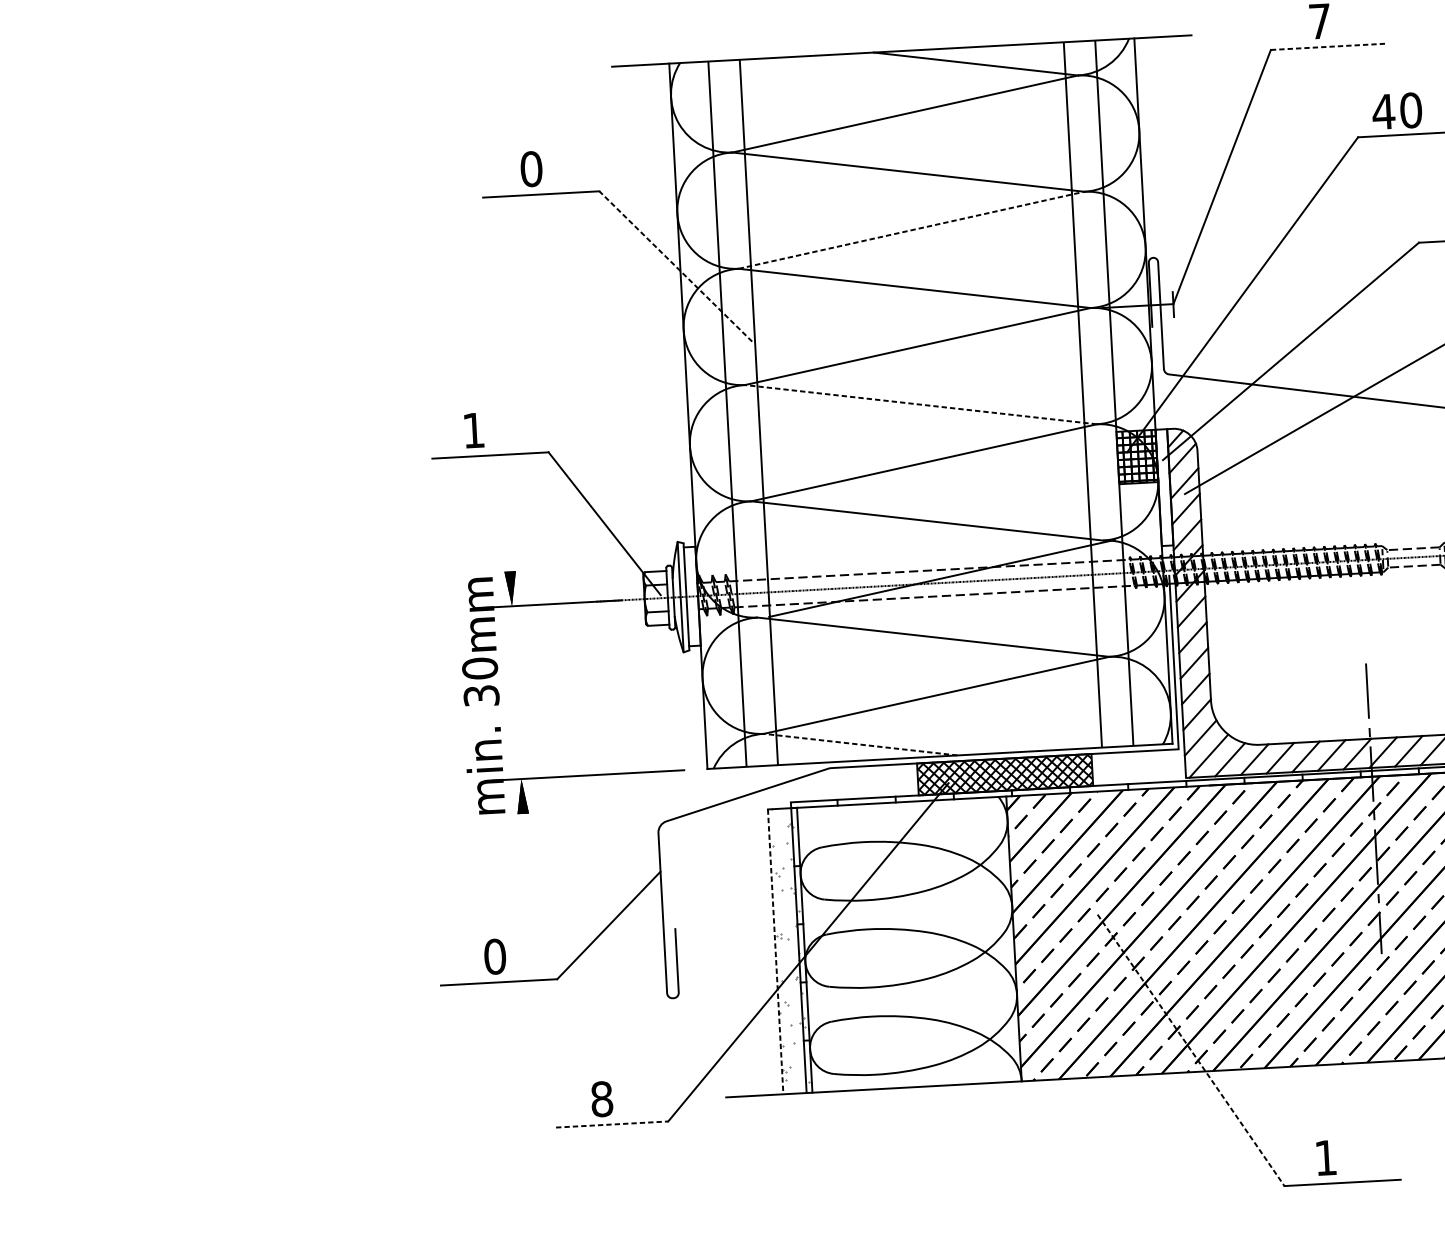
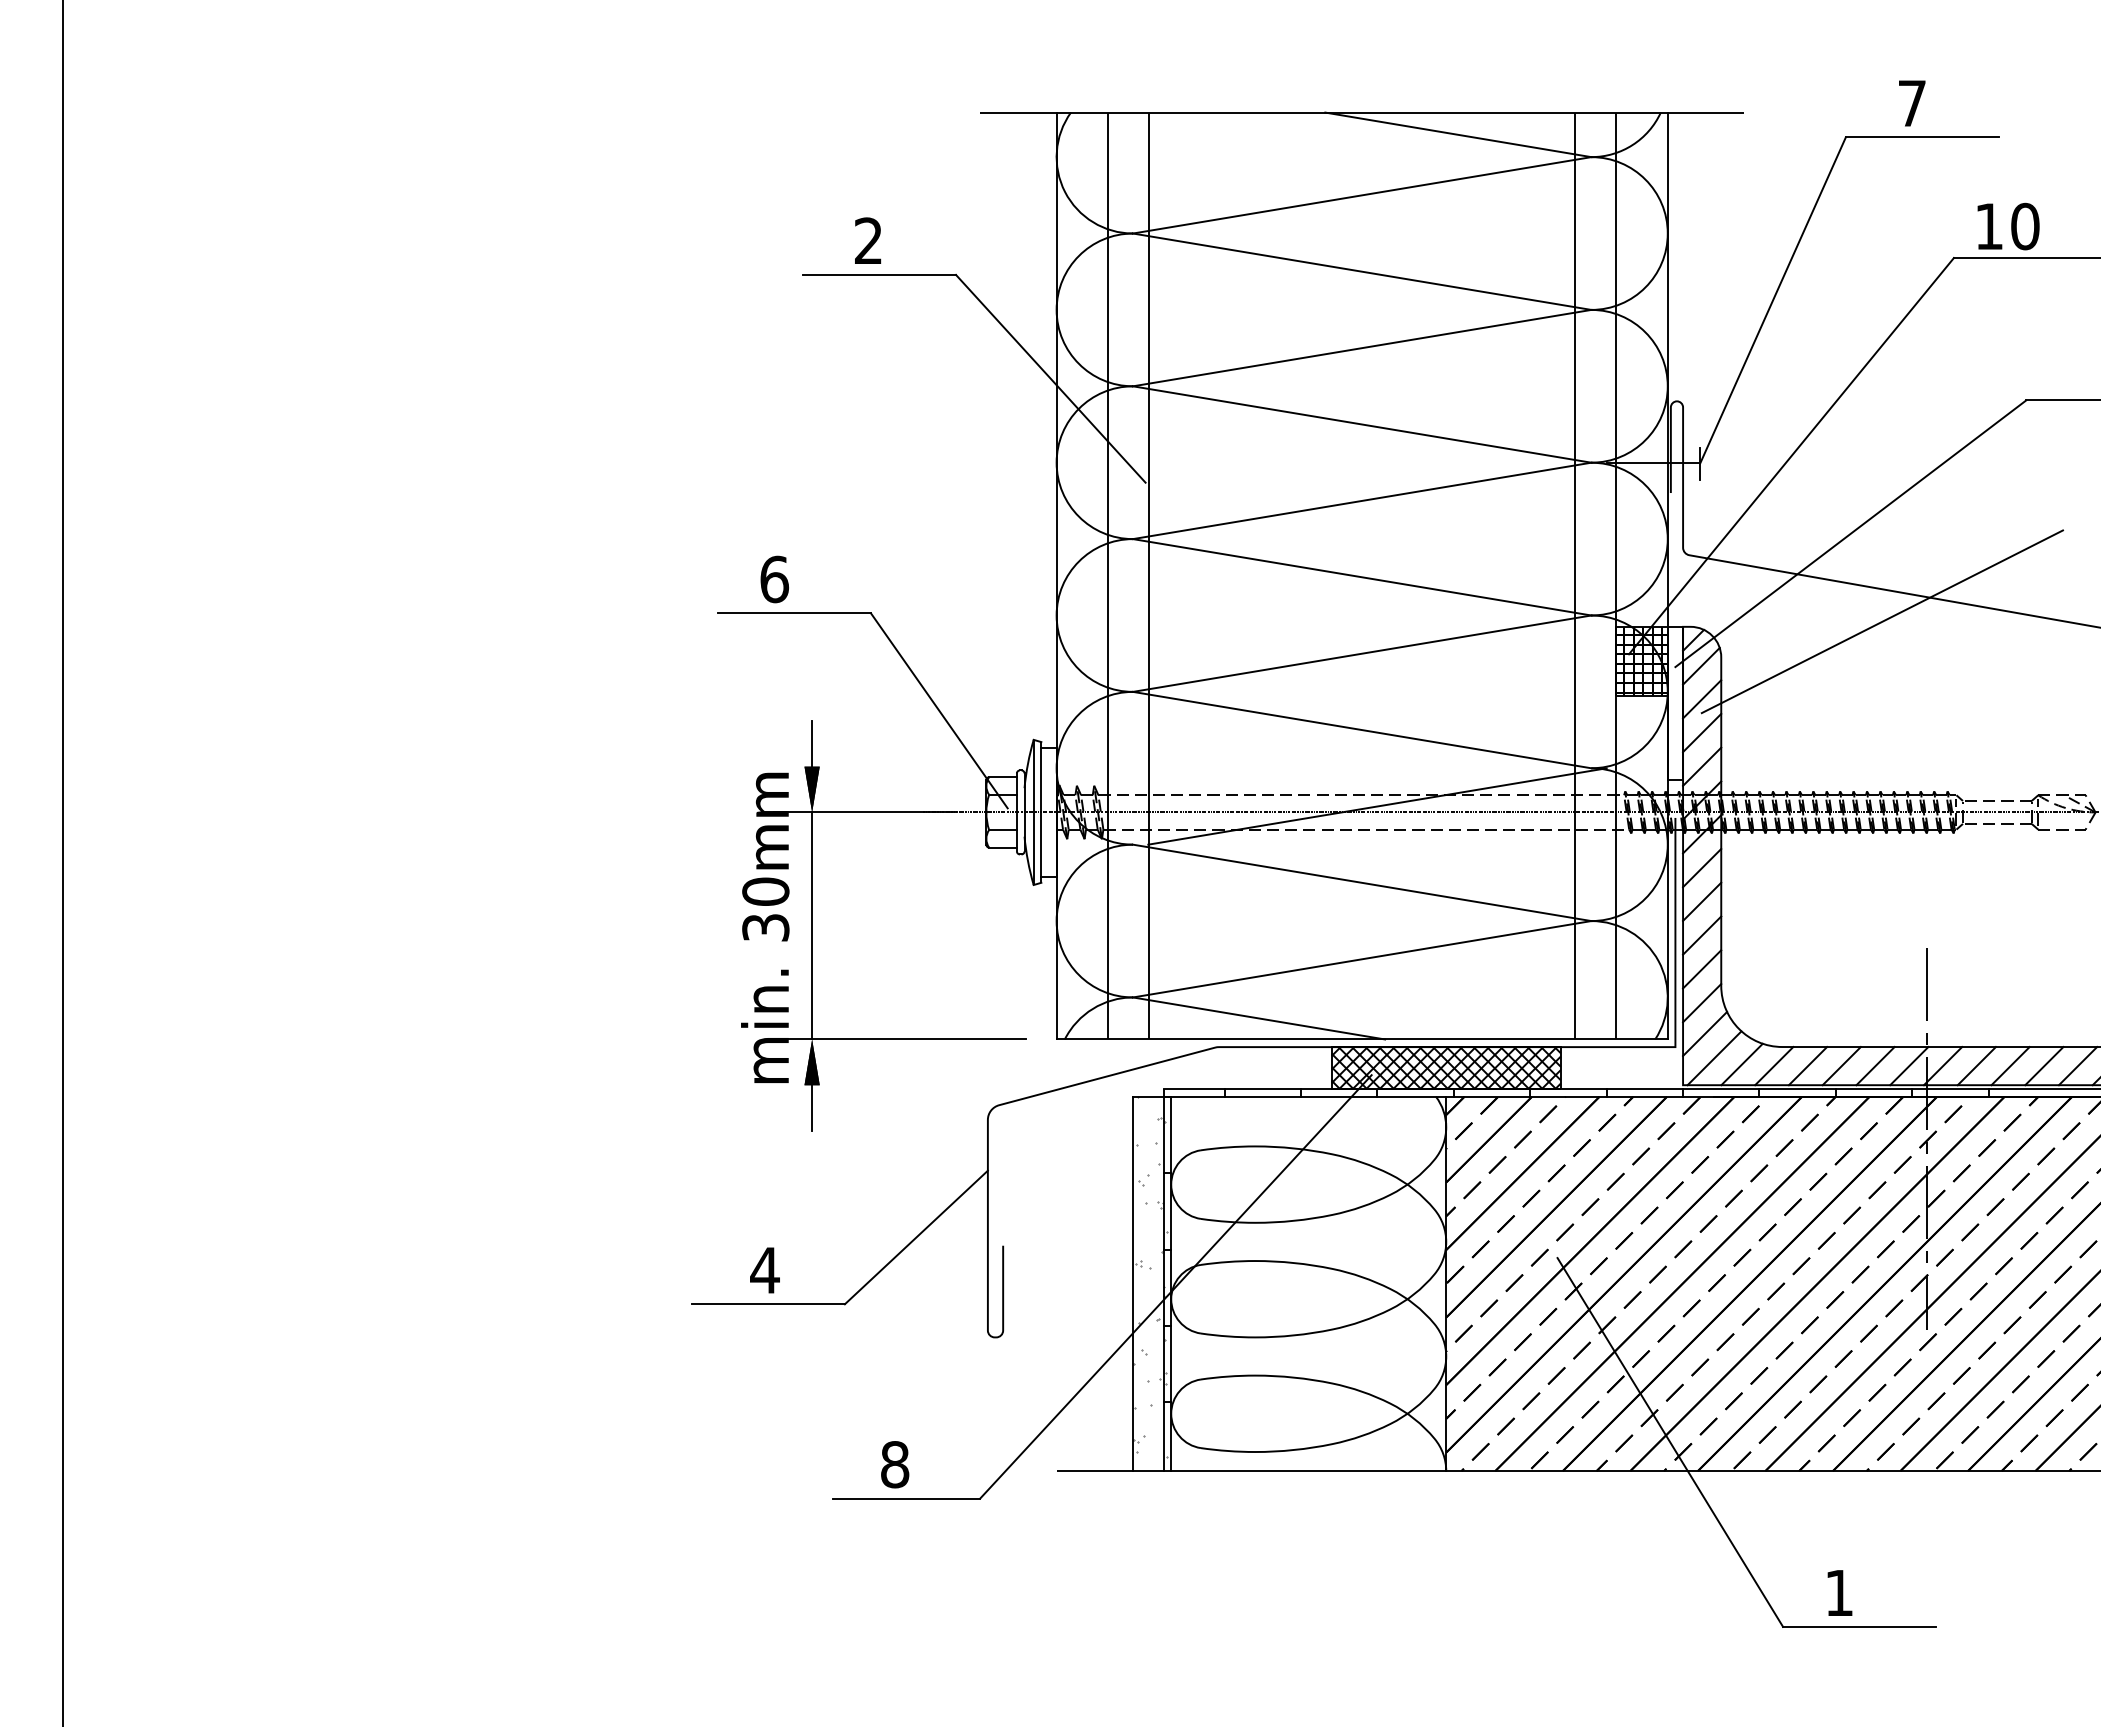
line: (1329, 46) -> (1922, 137), dashed -> solid
text: (1383, 111) -> (1989, 226), 40 -> 10
text: (531, 168) -> (868, 240), 0 -> 2
line: (911, 230) -> (1362, 348), dashed -> solid
line: (675, 266) -> (1050, 378), dashed -> solid
line: (920, 404) -> (1361, 577), dashed -> solid
text: (473, 430) -> (774, 579), 1 -> 6
line: (509, 553) -> (812, 743), added
line: (516, 692) -> (812, 925), added
line: (860, 744) -> (1259, 1018), dashed -> solid
line: (524, 831) -> (812, 1108), added
line: (776, 952) -> (1133, 1284), dashed -> solid
text: (494, 956) -> (764, 1270), 0 -> 4
line: (1191, 1050) -> (1670, 1442), dashed -> solid
line: (612, 1124) -> (906, 1498), dashed -> solid

